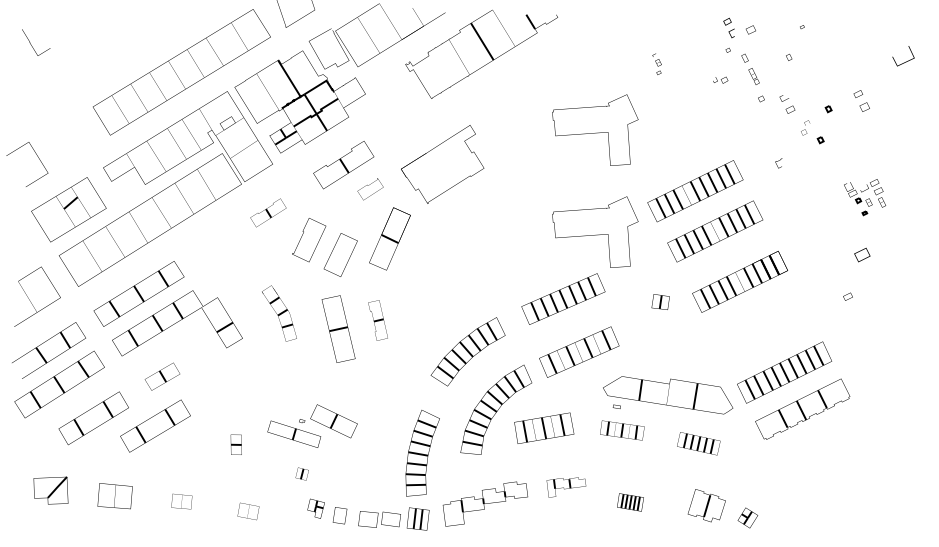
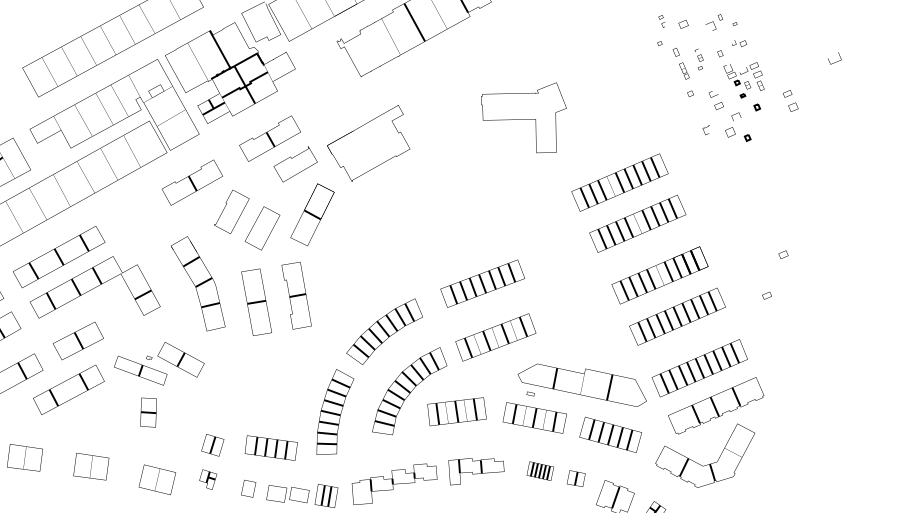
part: (781, 26) -> (714, 22), added
part: (728, 27) -> (661, 20), size x0.62
part: (903, 56) -> (834, 58), size x0.62
part: (656, 63) -> (698, 58), moved
part: (720, 79) -> (739, 42), moved
part: (805, 127) -> (733, 124), size x1.67
part: (778, 163) -> (705, 130), moved
part: (370, 188) -> (295, 163), size x1.67
part: (865, 197) -> (744, 80), moved
part: (268, 212) -> (192, 182), size x1.67
part: (595, 231) -> (518, 217), removed
part: (862, 254) -> (783, 254), size x0.62
part: (660, 301) -> (576, 478), moved
part: (279, 313) -> (198, 283), size x1.67
part: (377, 320) -> (295, 295), size x1.67
part: (759, 322) -> (677, 316), added
part: (162, 376) -> (78, 340), size x1.43
part: (312, 425) -> (159, 362), moved
part: (622, 430) -> (535, 417), size x1.43
part: (698, 443) -> (610, 434), size x1.43
part: (236, 444) -> (148, 412), size x1.43
part: (422, 453) -> (335, 412), moved
part: (796, 468) -> (706, 464), added
part: (302, 473) -> (213, 444), size x1.67
part: (360, 473) -> (271, 447), added
part: (566, 487) -> (476, 472), size x1.43
part: (181, 501) -> (91, 466), size x1.67
part: (630, 502) -> (540, 471), moved
part: (315, 508) -> (207, 479), moved
part: (248, 511) -> (157, 479), size x1.67

